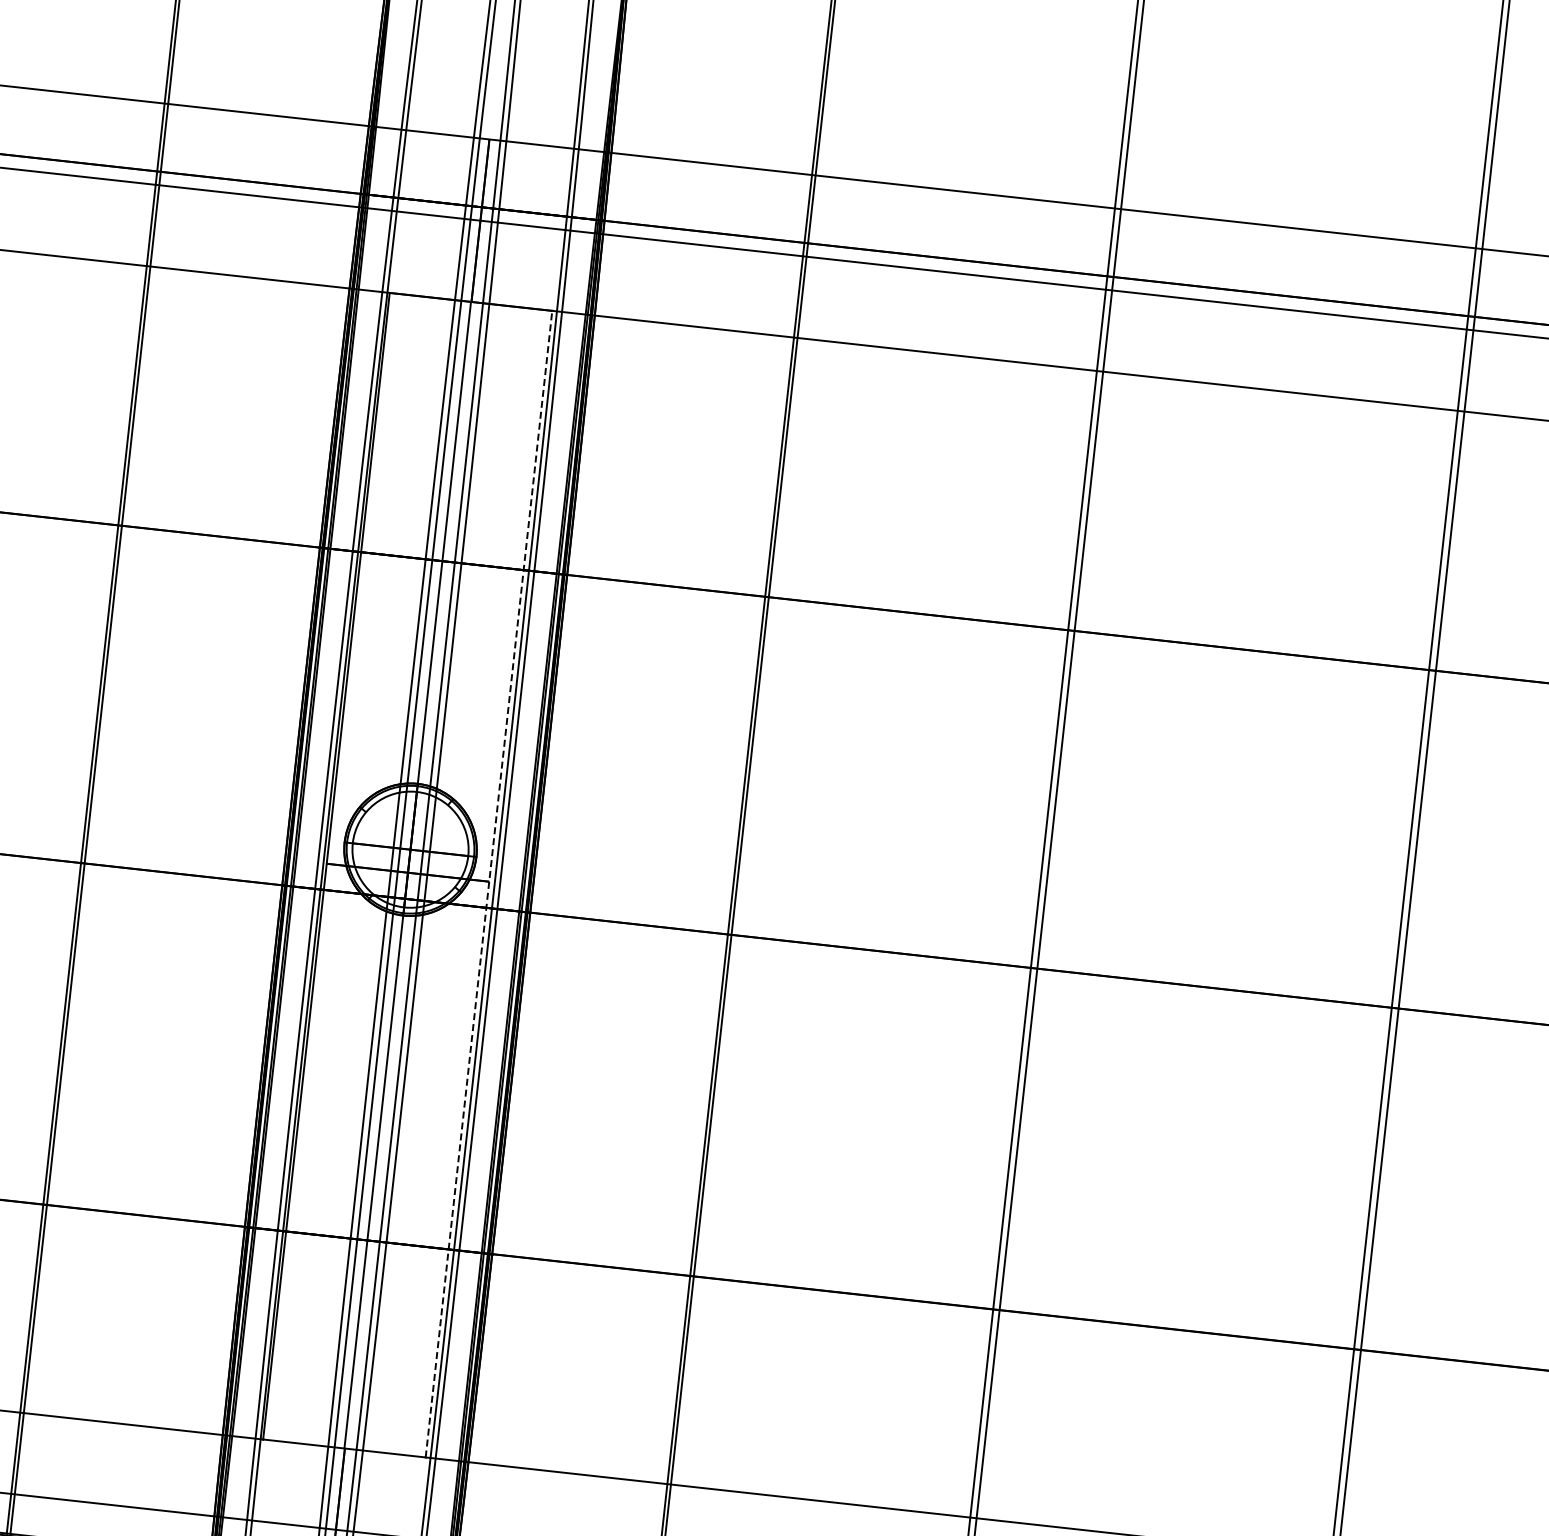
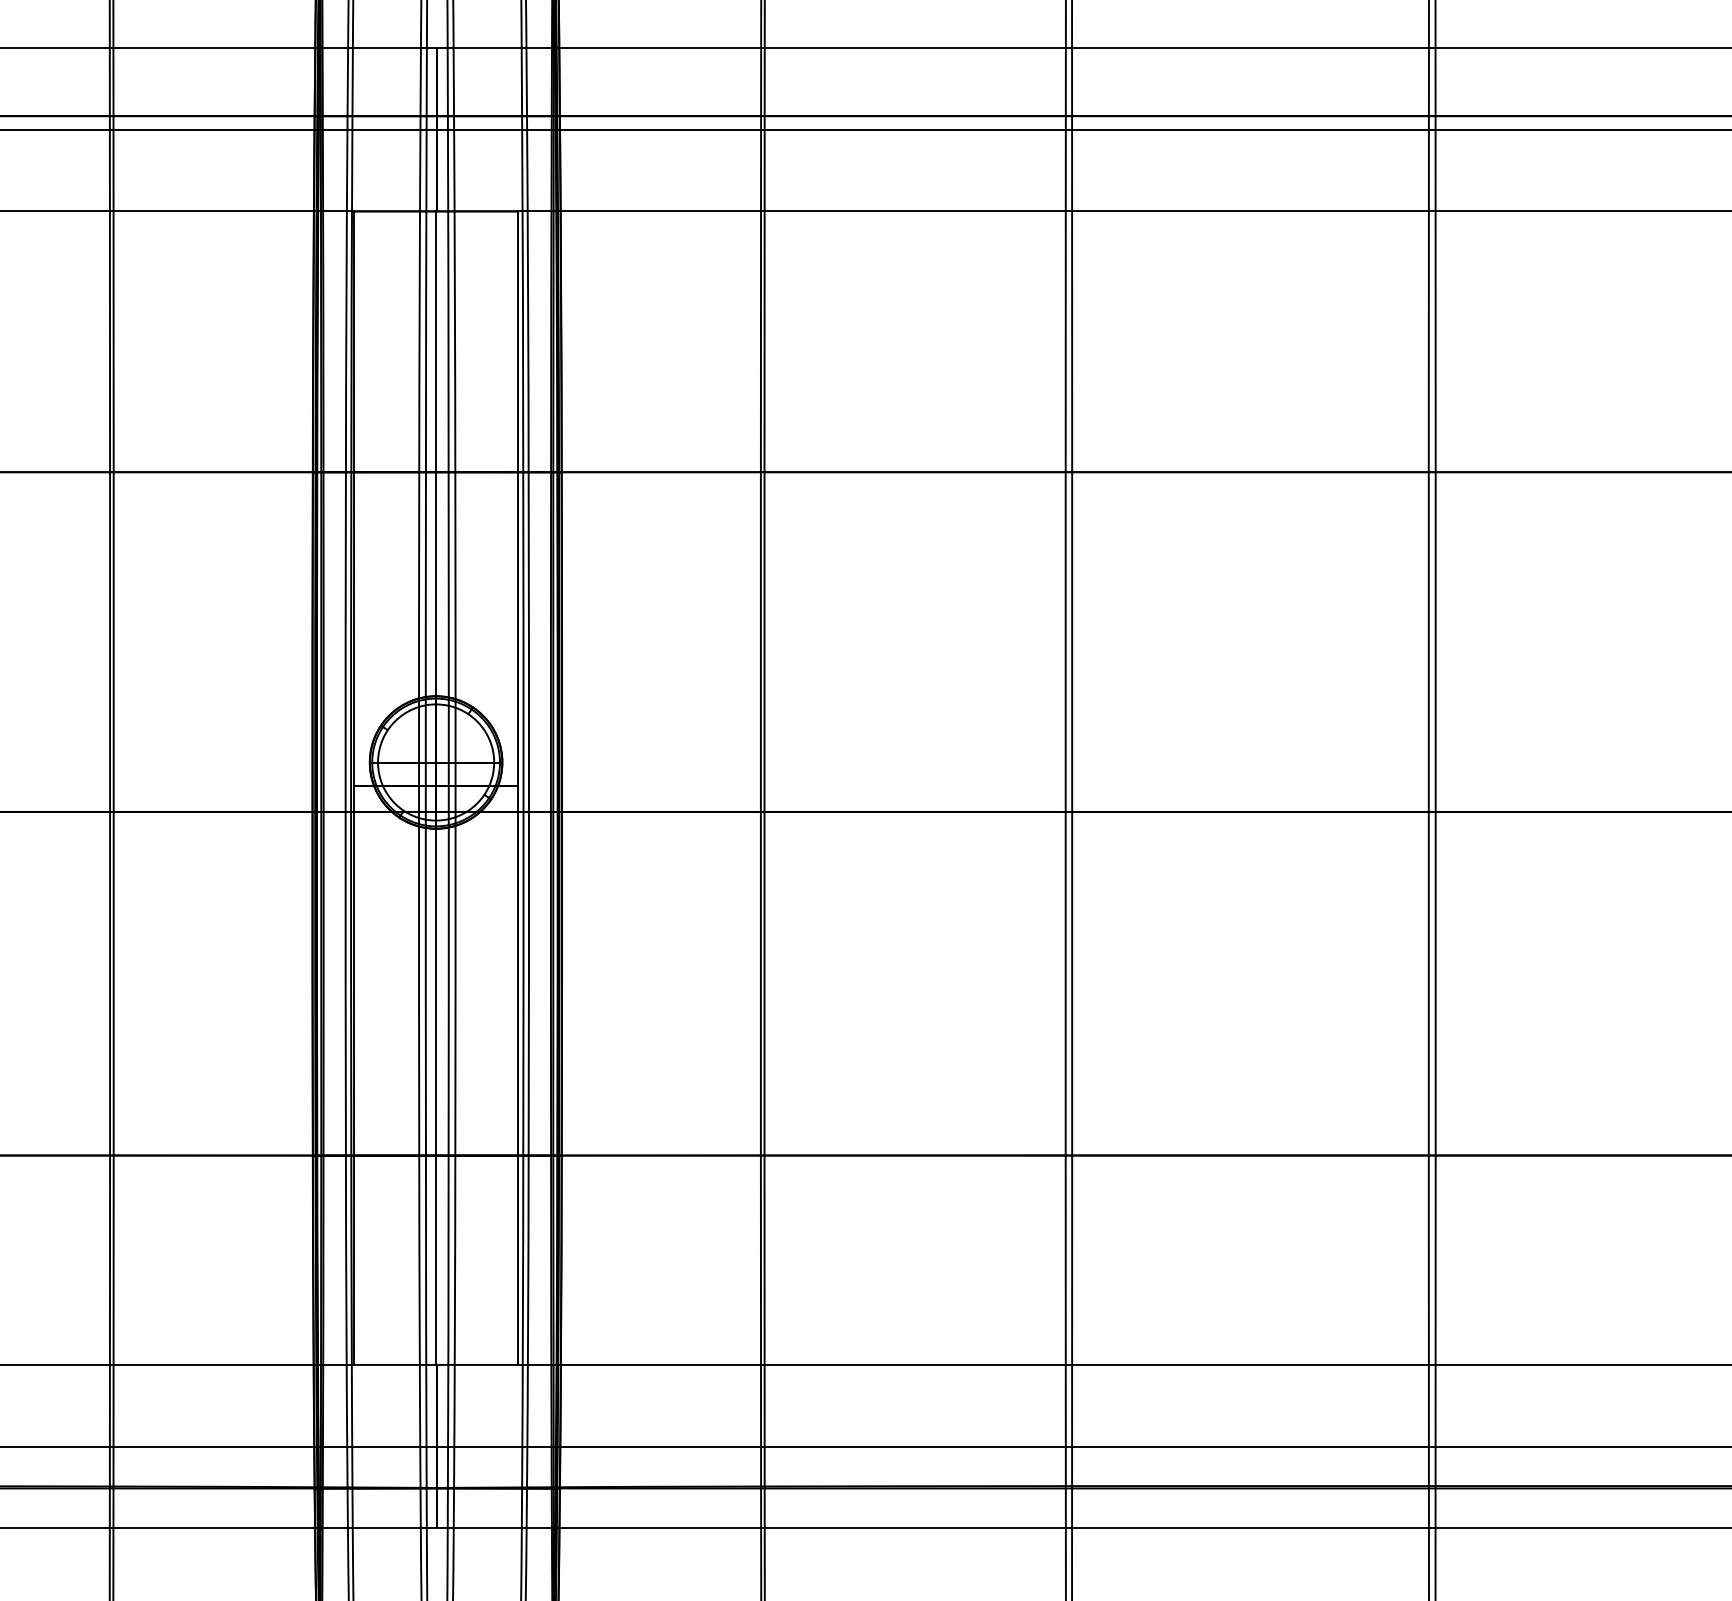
line: (488, 884) -> (517, 788), dashed -> solid

